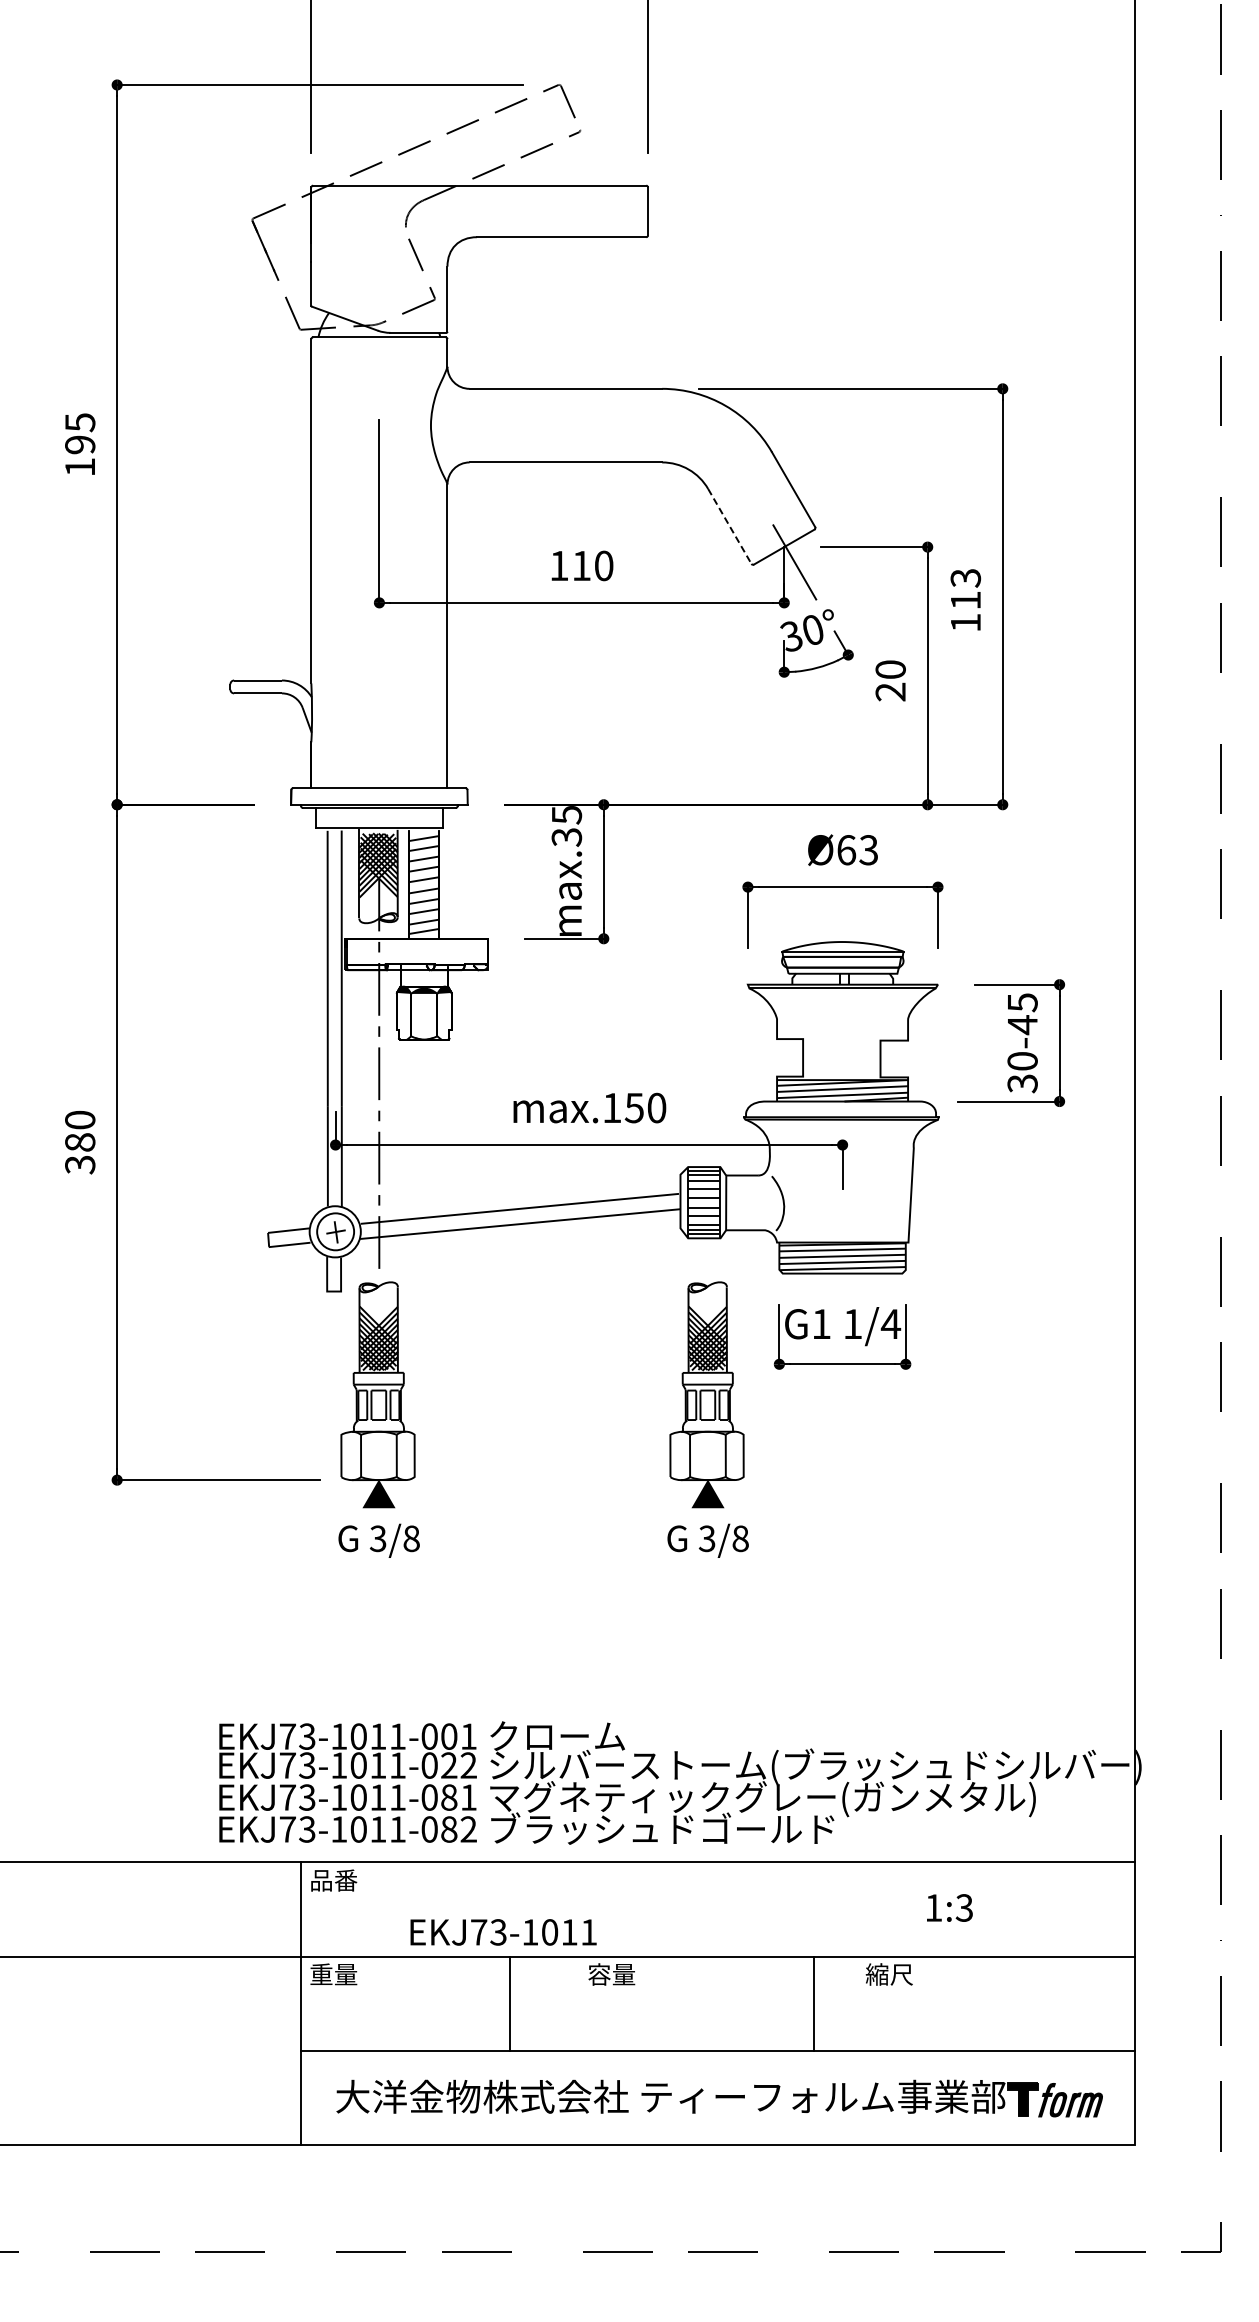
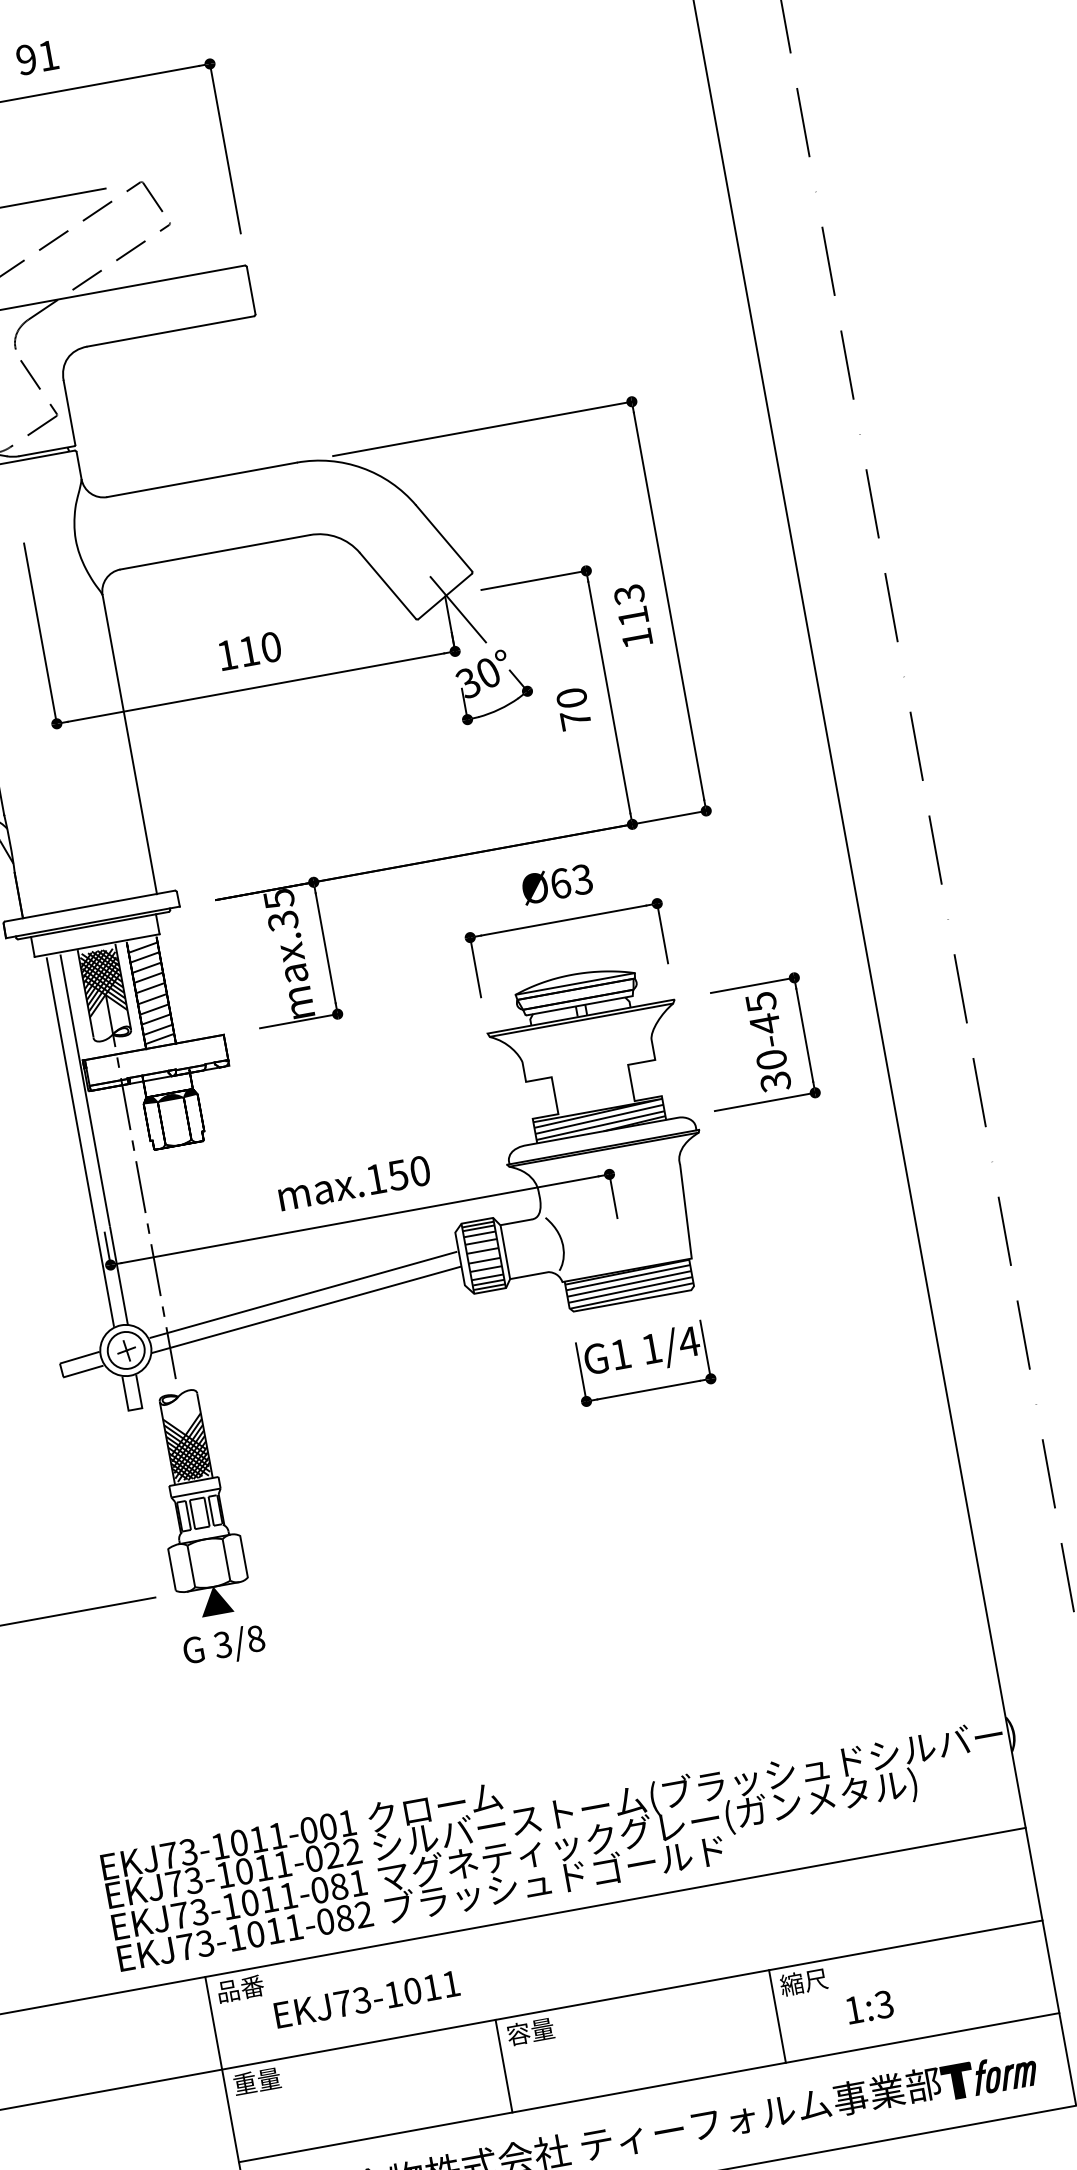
line: (730, 526) -> (388, 585), dashed -> solid
text: (890, 691) -> (575, 719), 20 -> 70
part: (707, 1419) -> (525, 1468), removed
text: (949, 1907) -> (869, 2006), moved
text: (503, 1932) -> (367, 1999), moved
line: (510, 2003) -> (504, 2066), moved
line: (814, 2003) -> (777, 2016), moved

